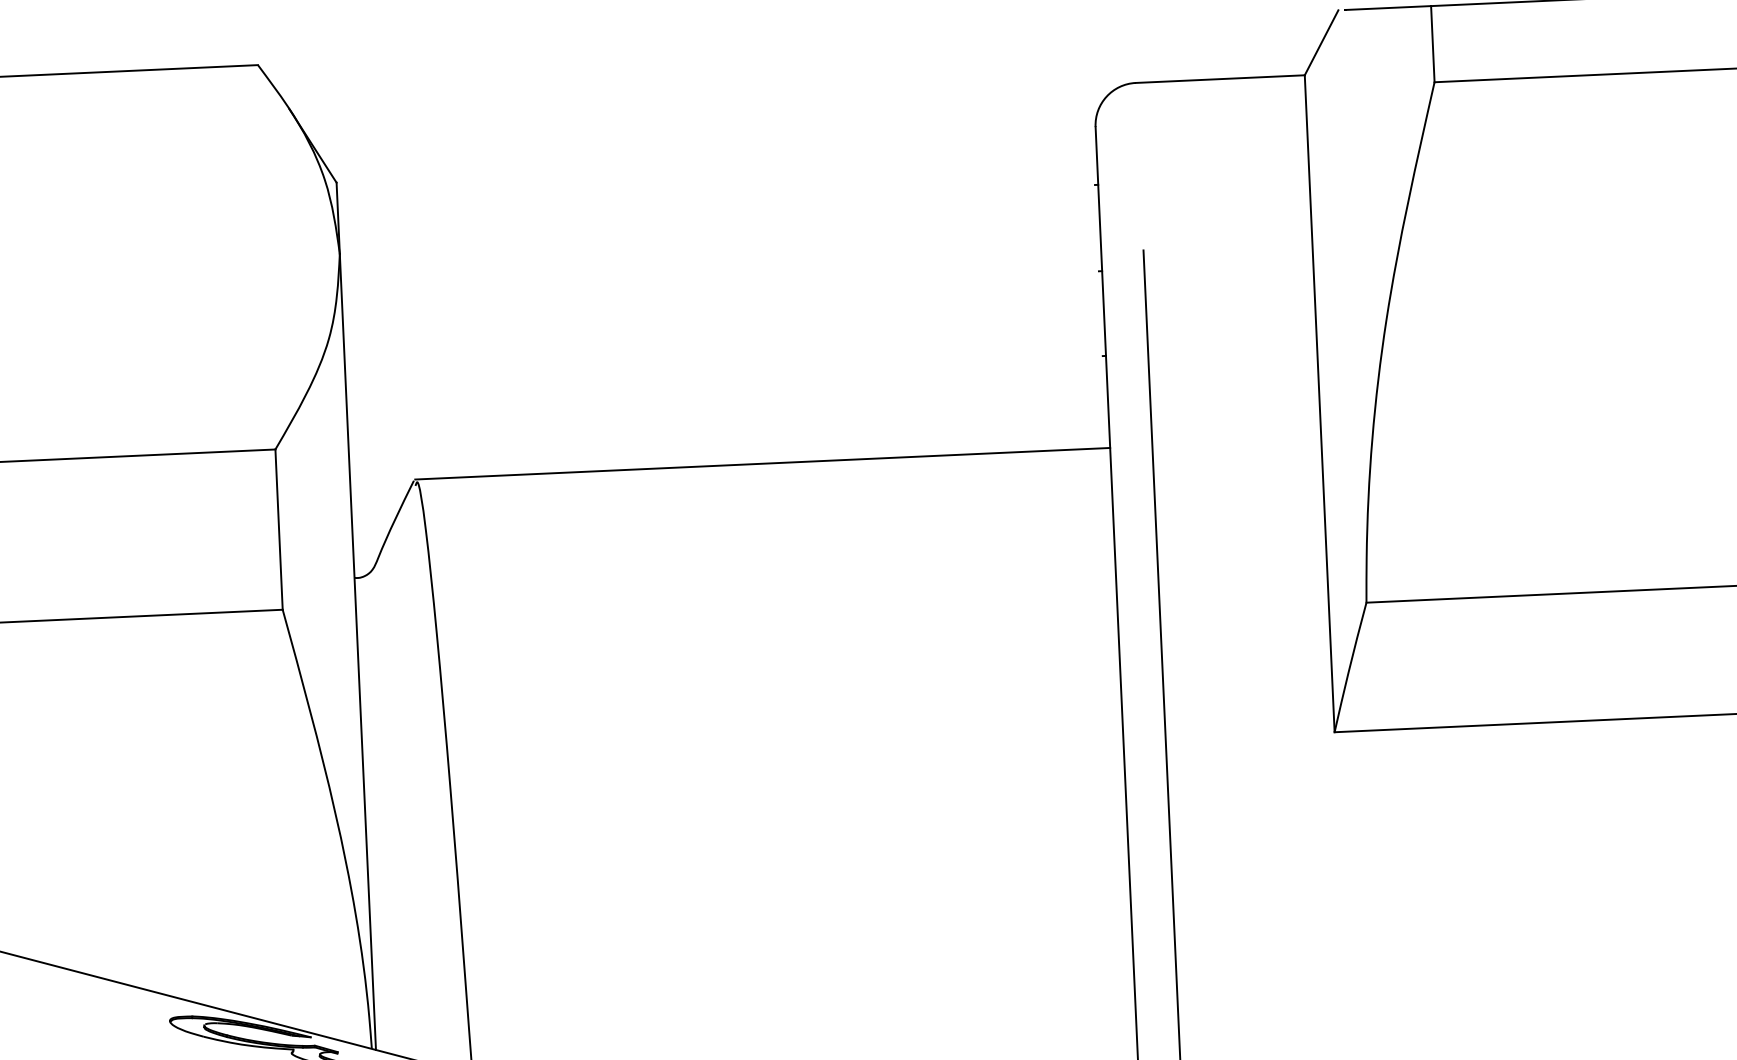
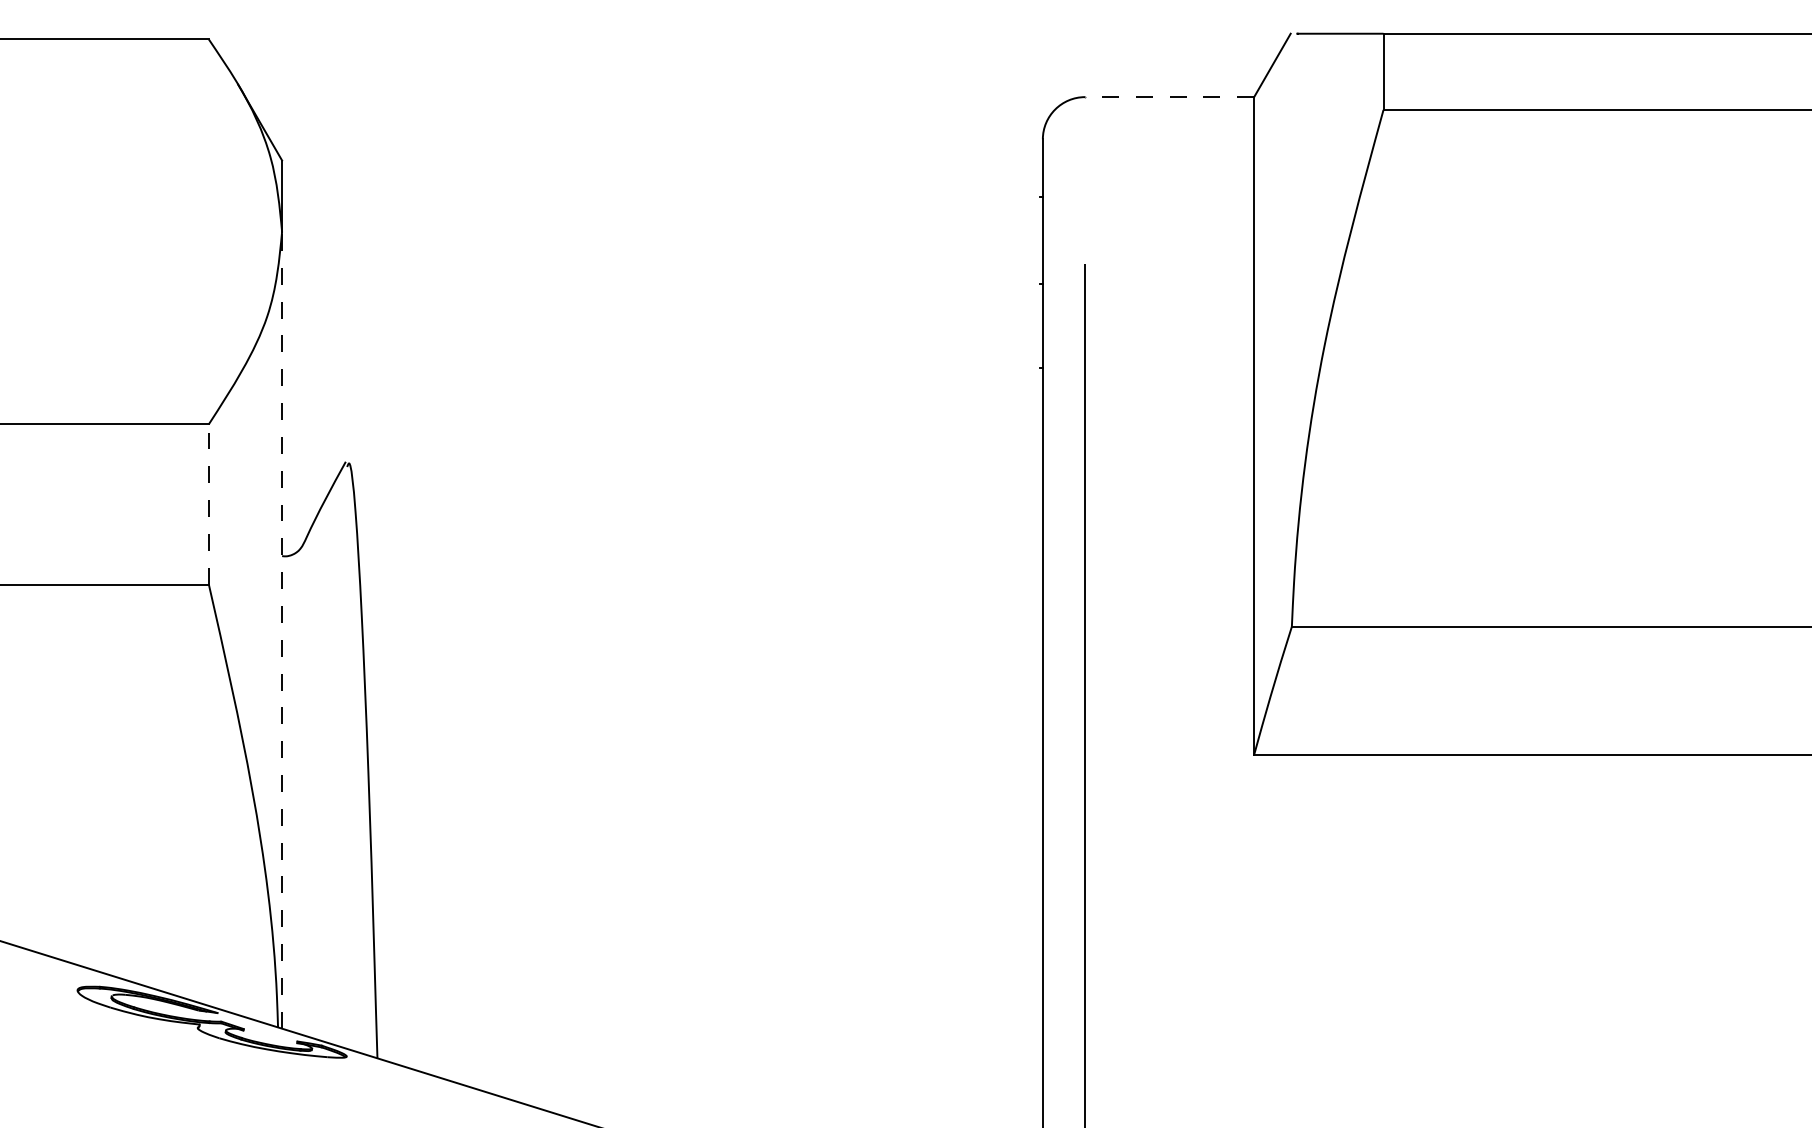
line: (1220, 79) -> (1169, 97), solid -> dashed
line: (762, 463) -> (694, 460), removed
line: (278, 528) -> (208, 503), solid -> dashed
line: (358, 651) -> (282, 629), solid -> dashed

